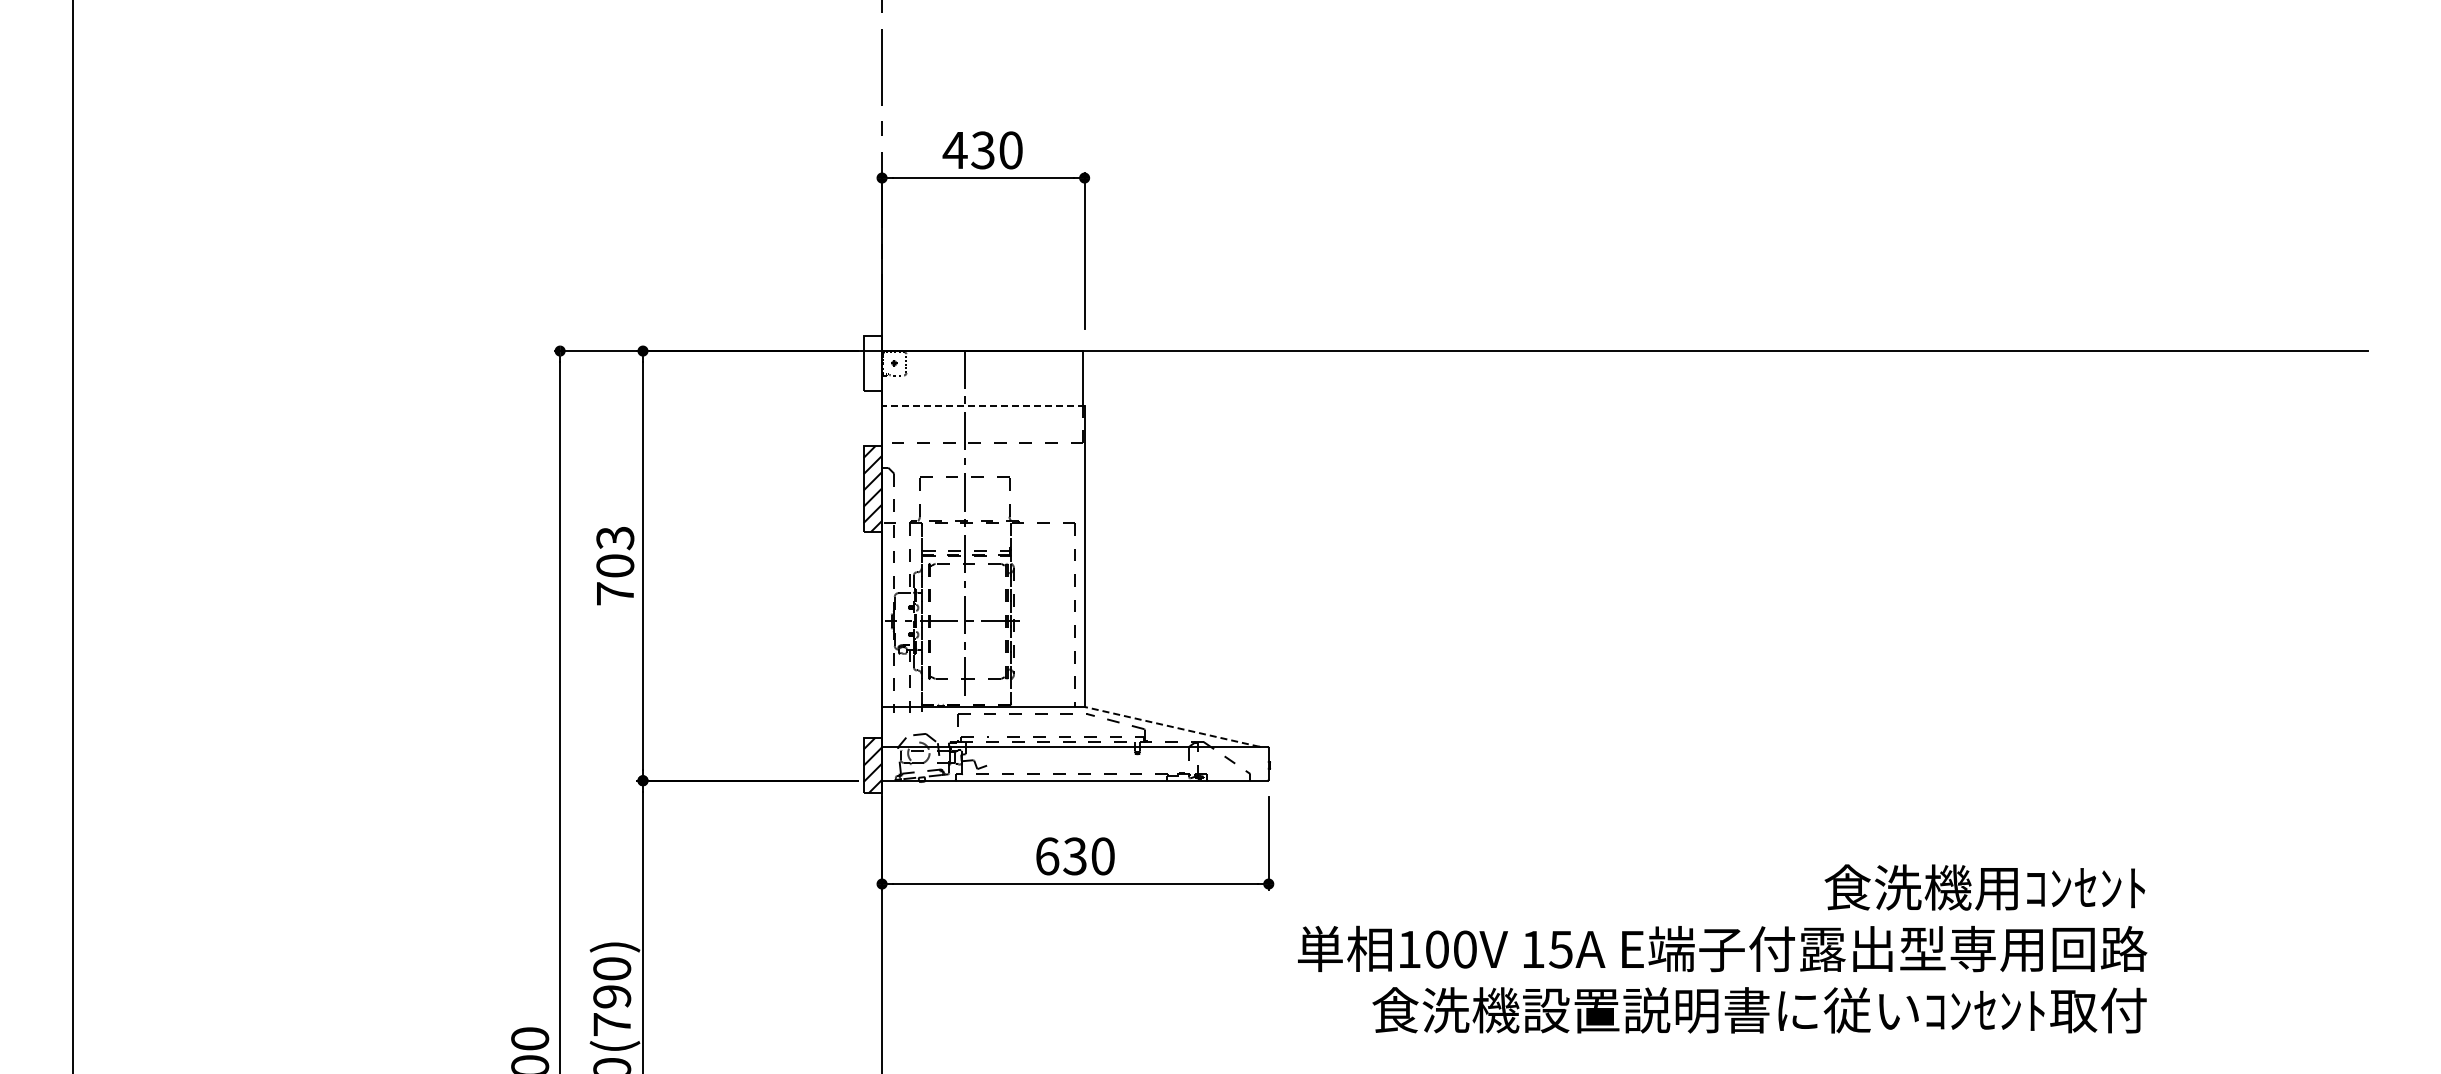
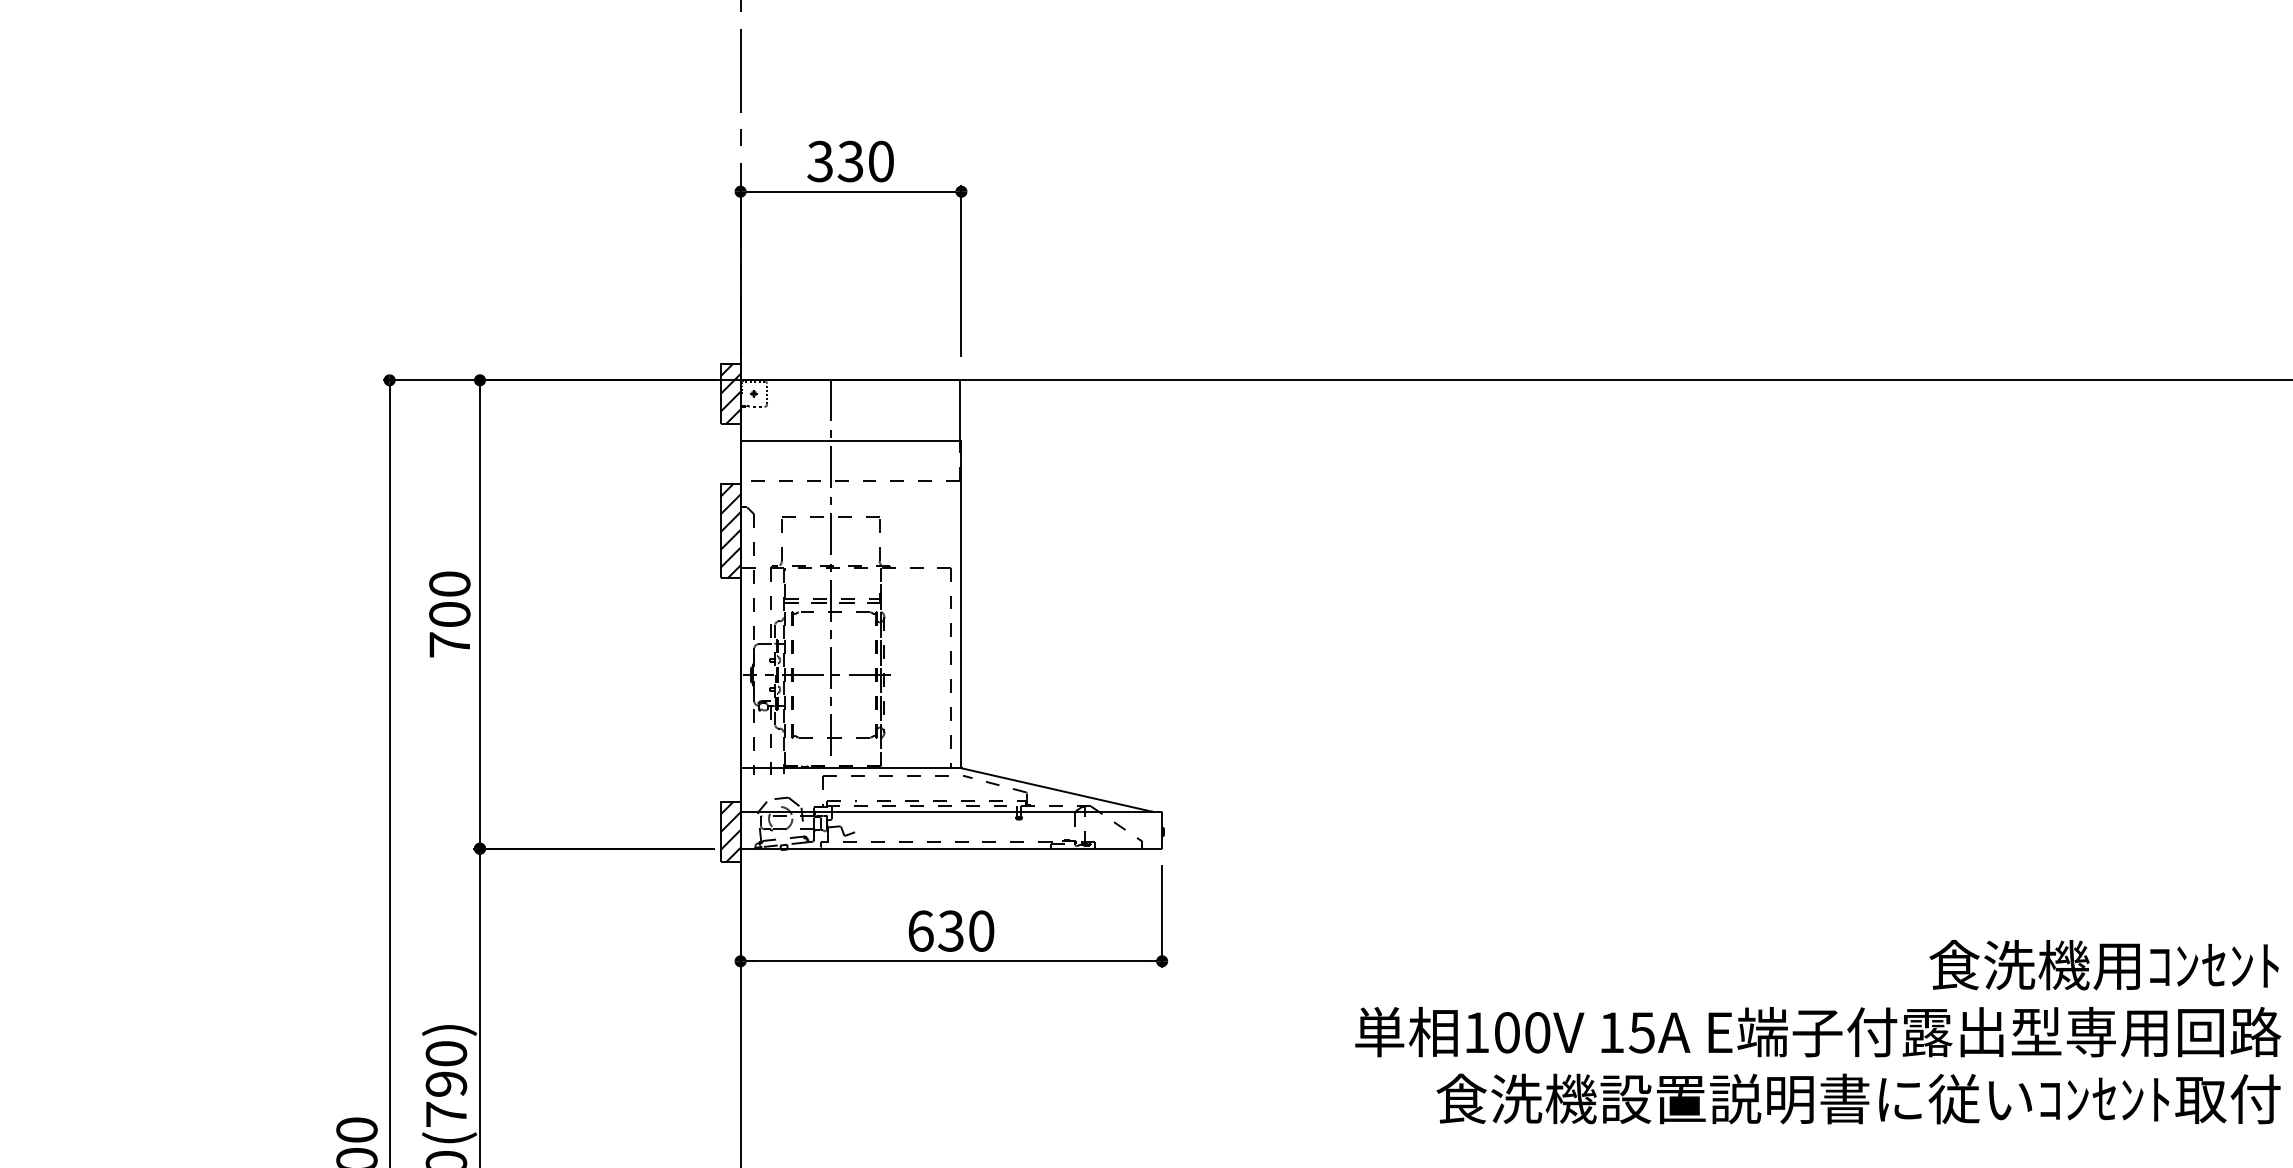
text: (954, 150) -> (819, 161), 430 -> 330
hatch: (872, 362) -> (730, 392), added
line: (982, 406) -> (850, 440), dashed -> solid
text: (615, 538) -> (450, 584), 703 -> 700
line: (1171, 726) -> (1056, 789), dashed -> solid
text: (1722, 948) -> (1818, 1031), moved

